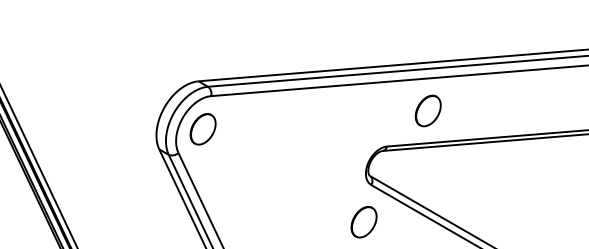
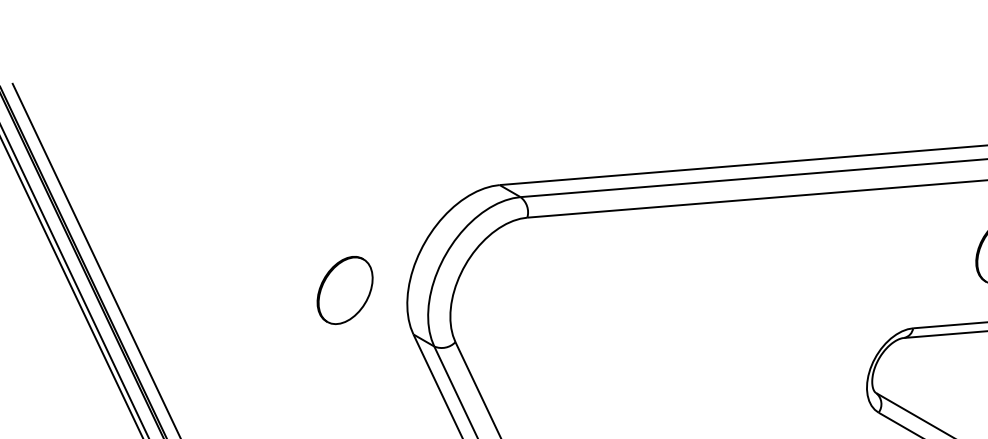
part: (202, 129) -> (343, 290), moved

